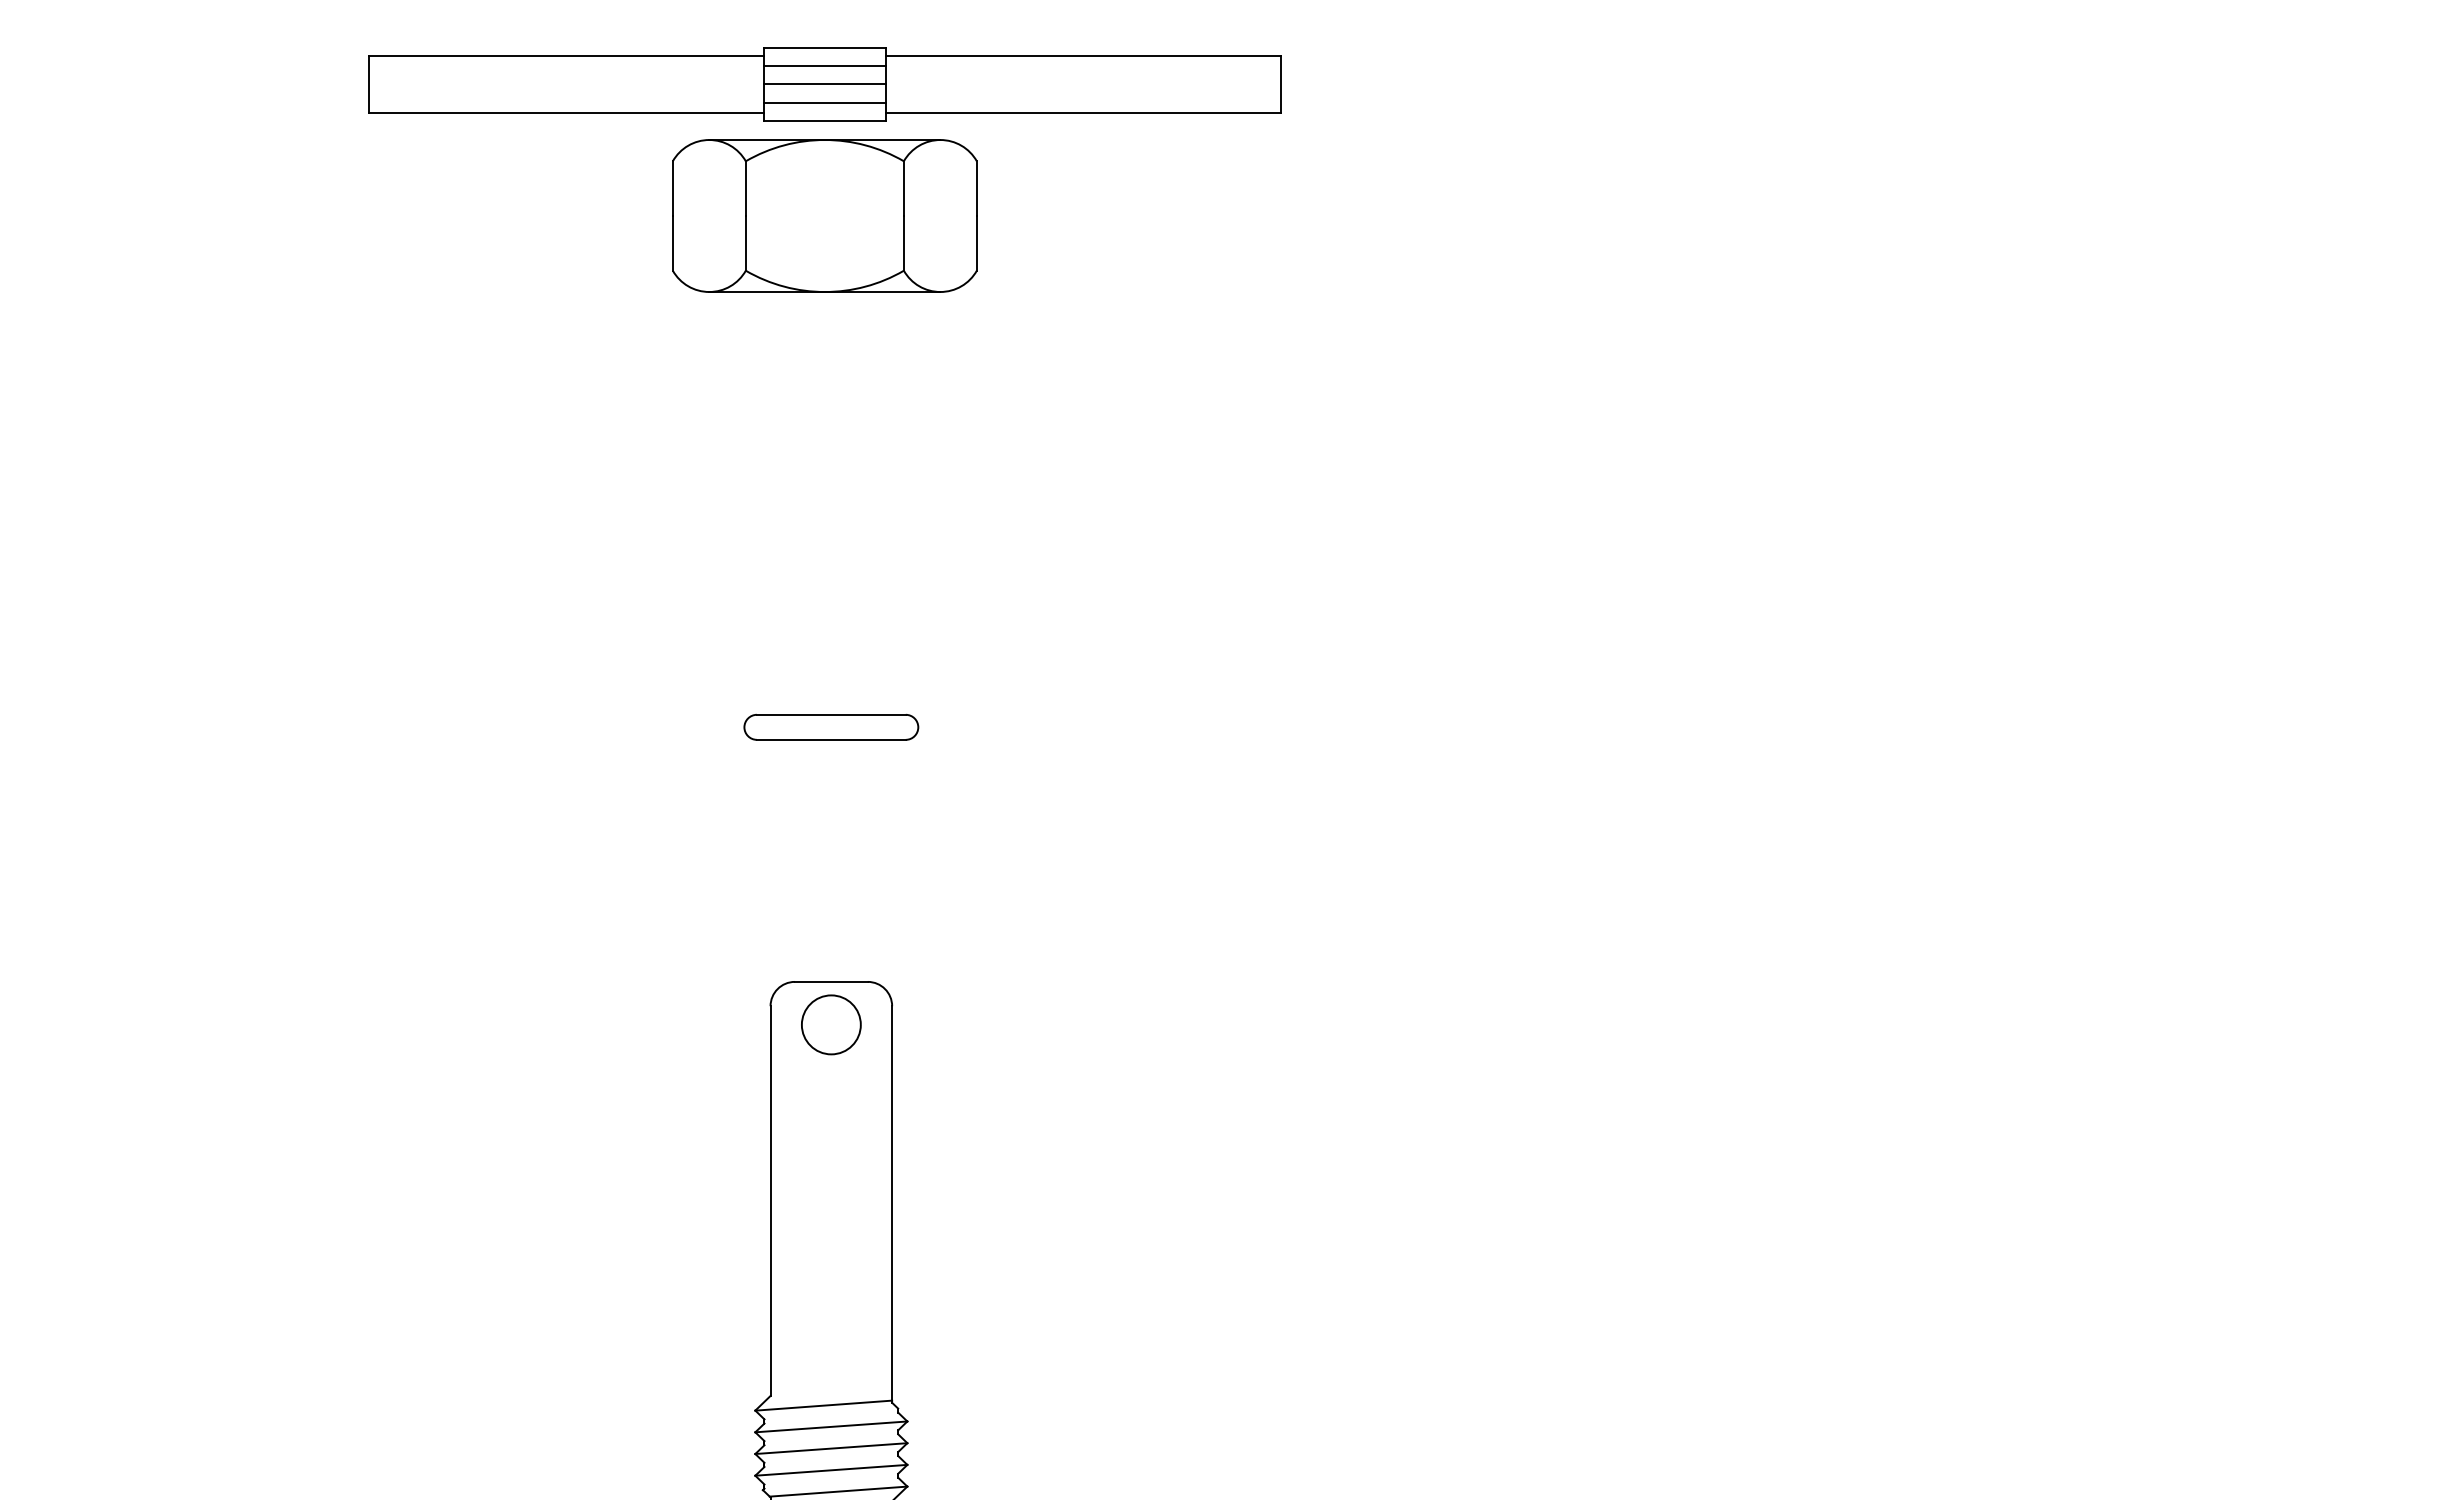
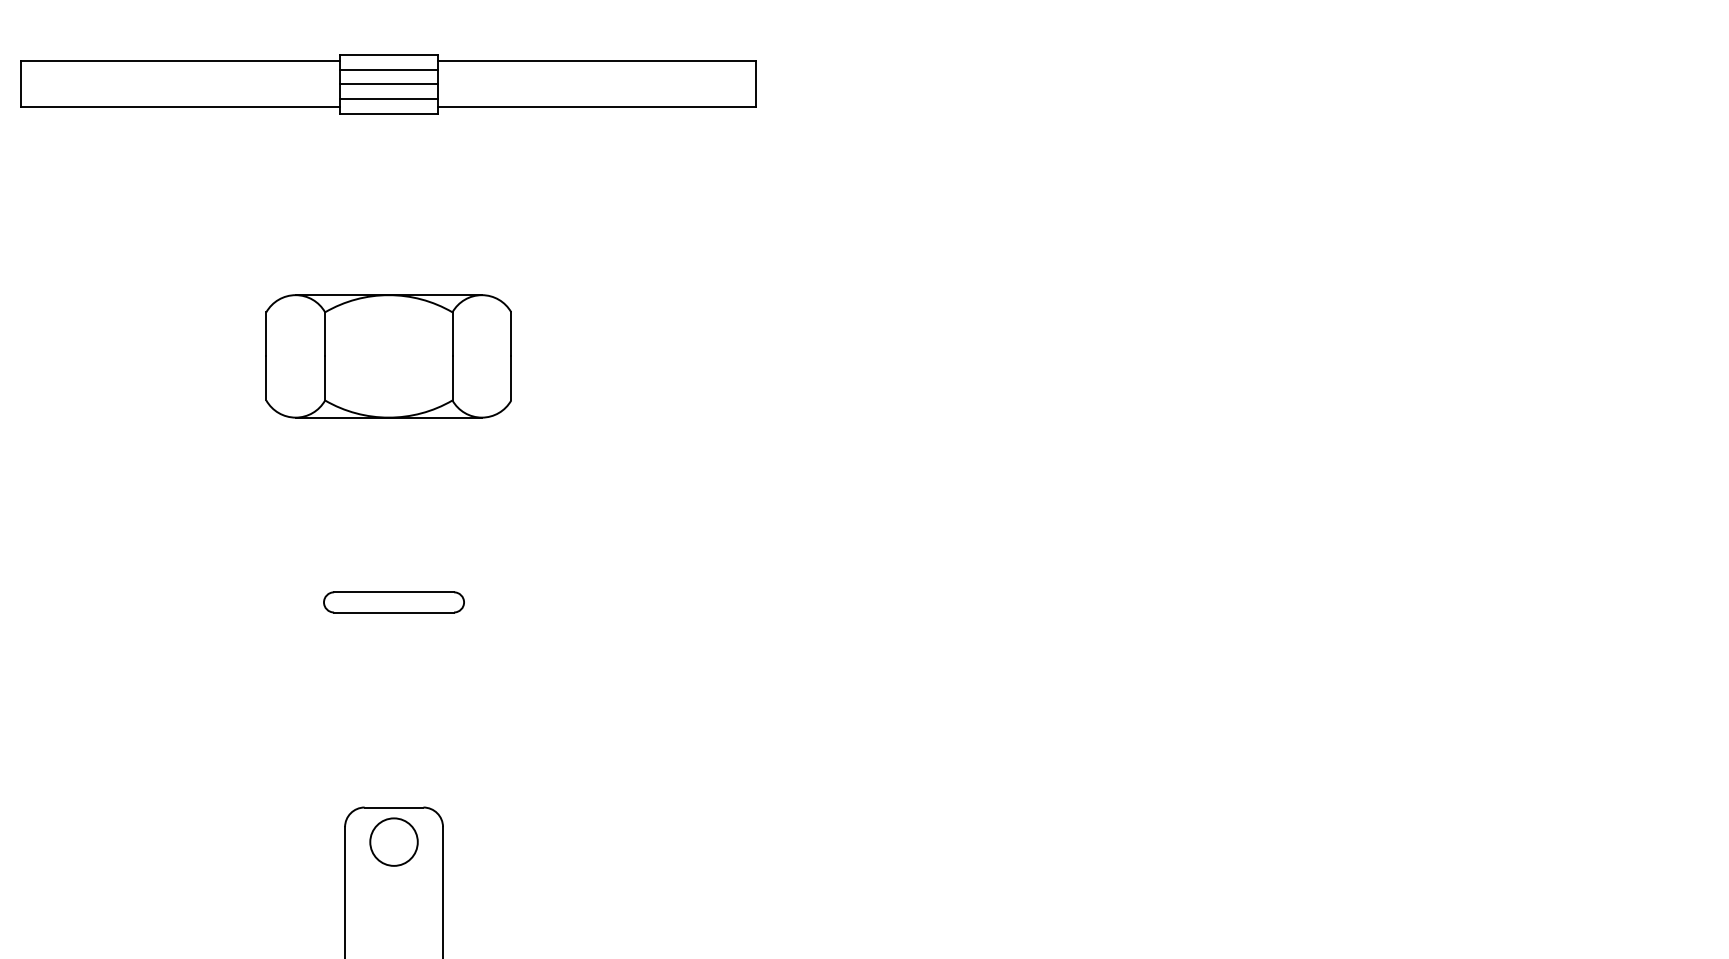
part: (824, 215) -> (388, 355), moved

